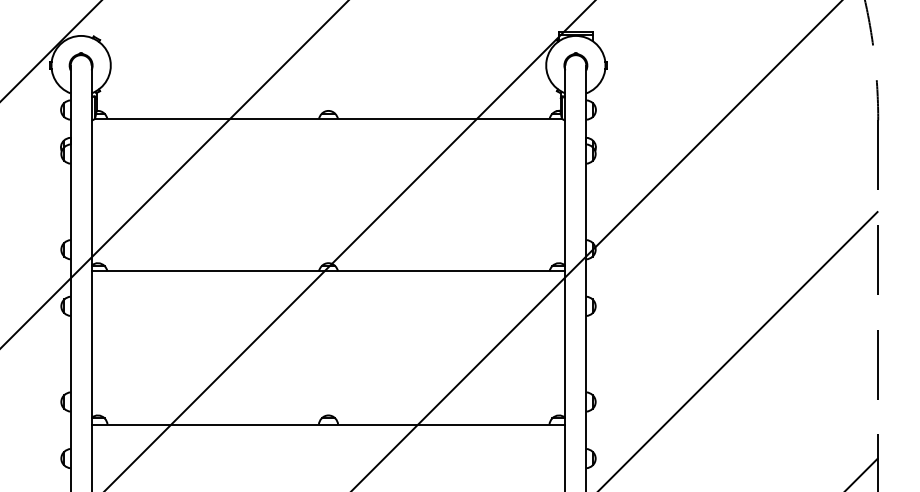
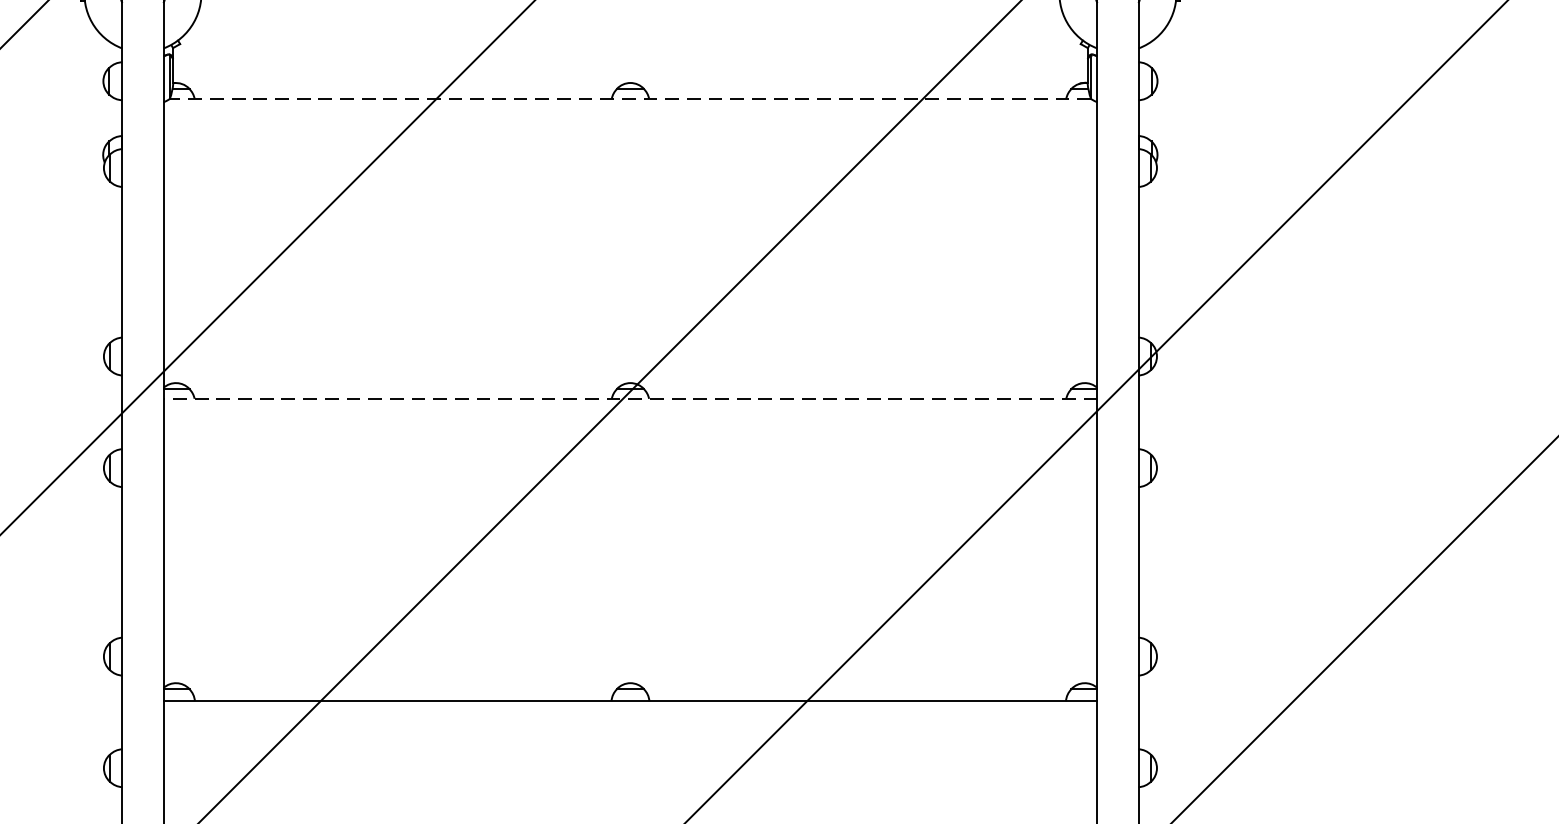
line: (328, 118) -> (630, 97), solid -> dashed
line: (328, 271) -> (630, 399), solid -> dashed

